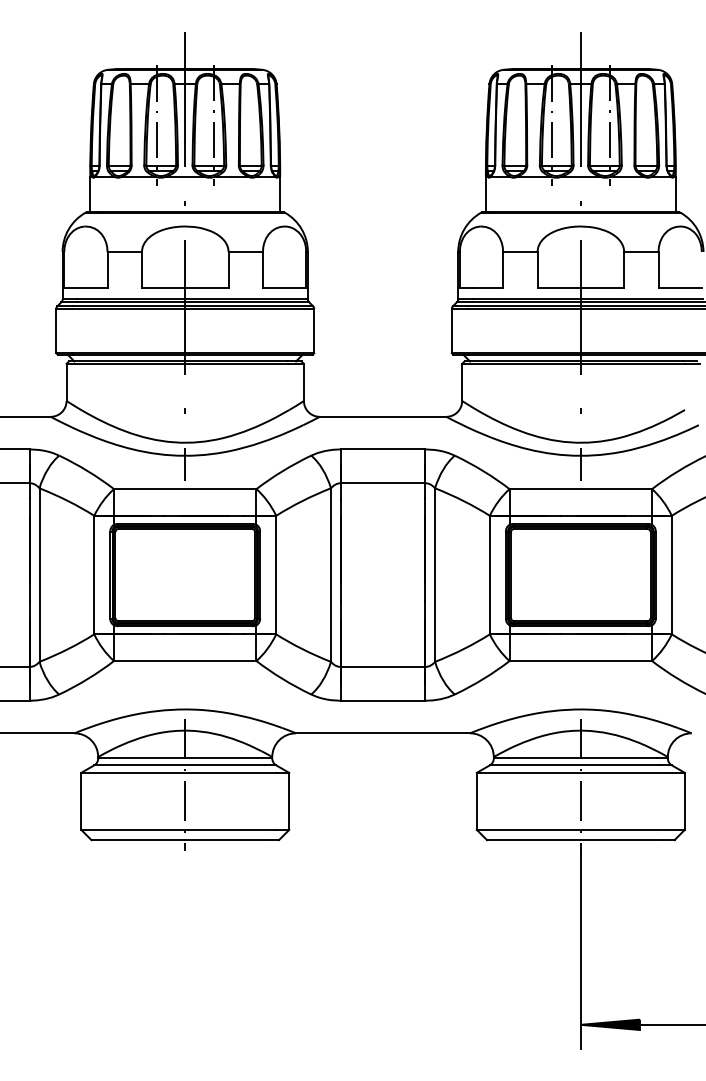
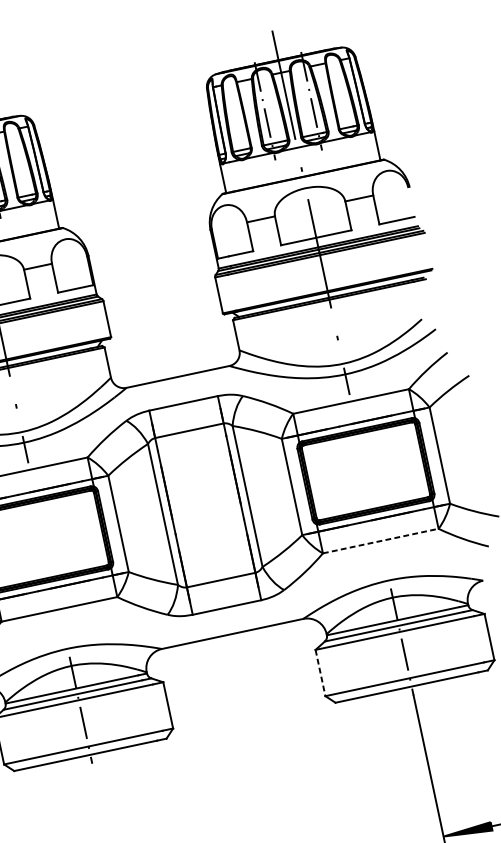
line: (581, 661) -> (381, 541), solid -> dashed
line: (476, 801) -> (320, 673), solid -> dashed

